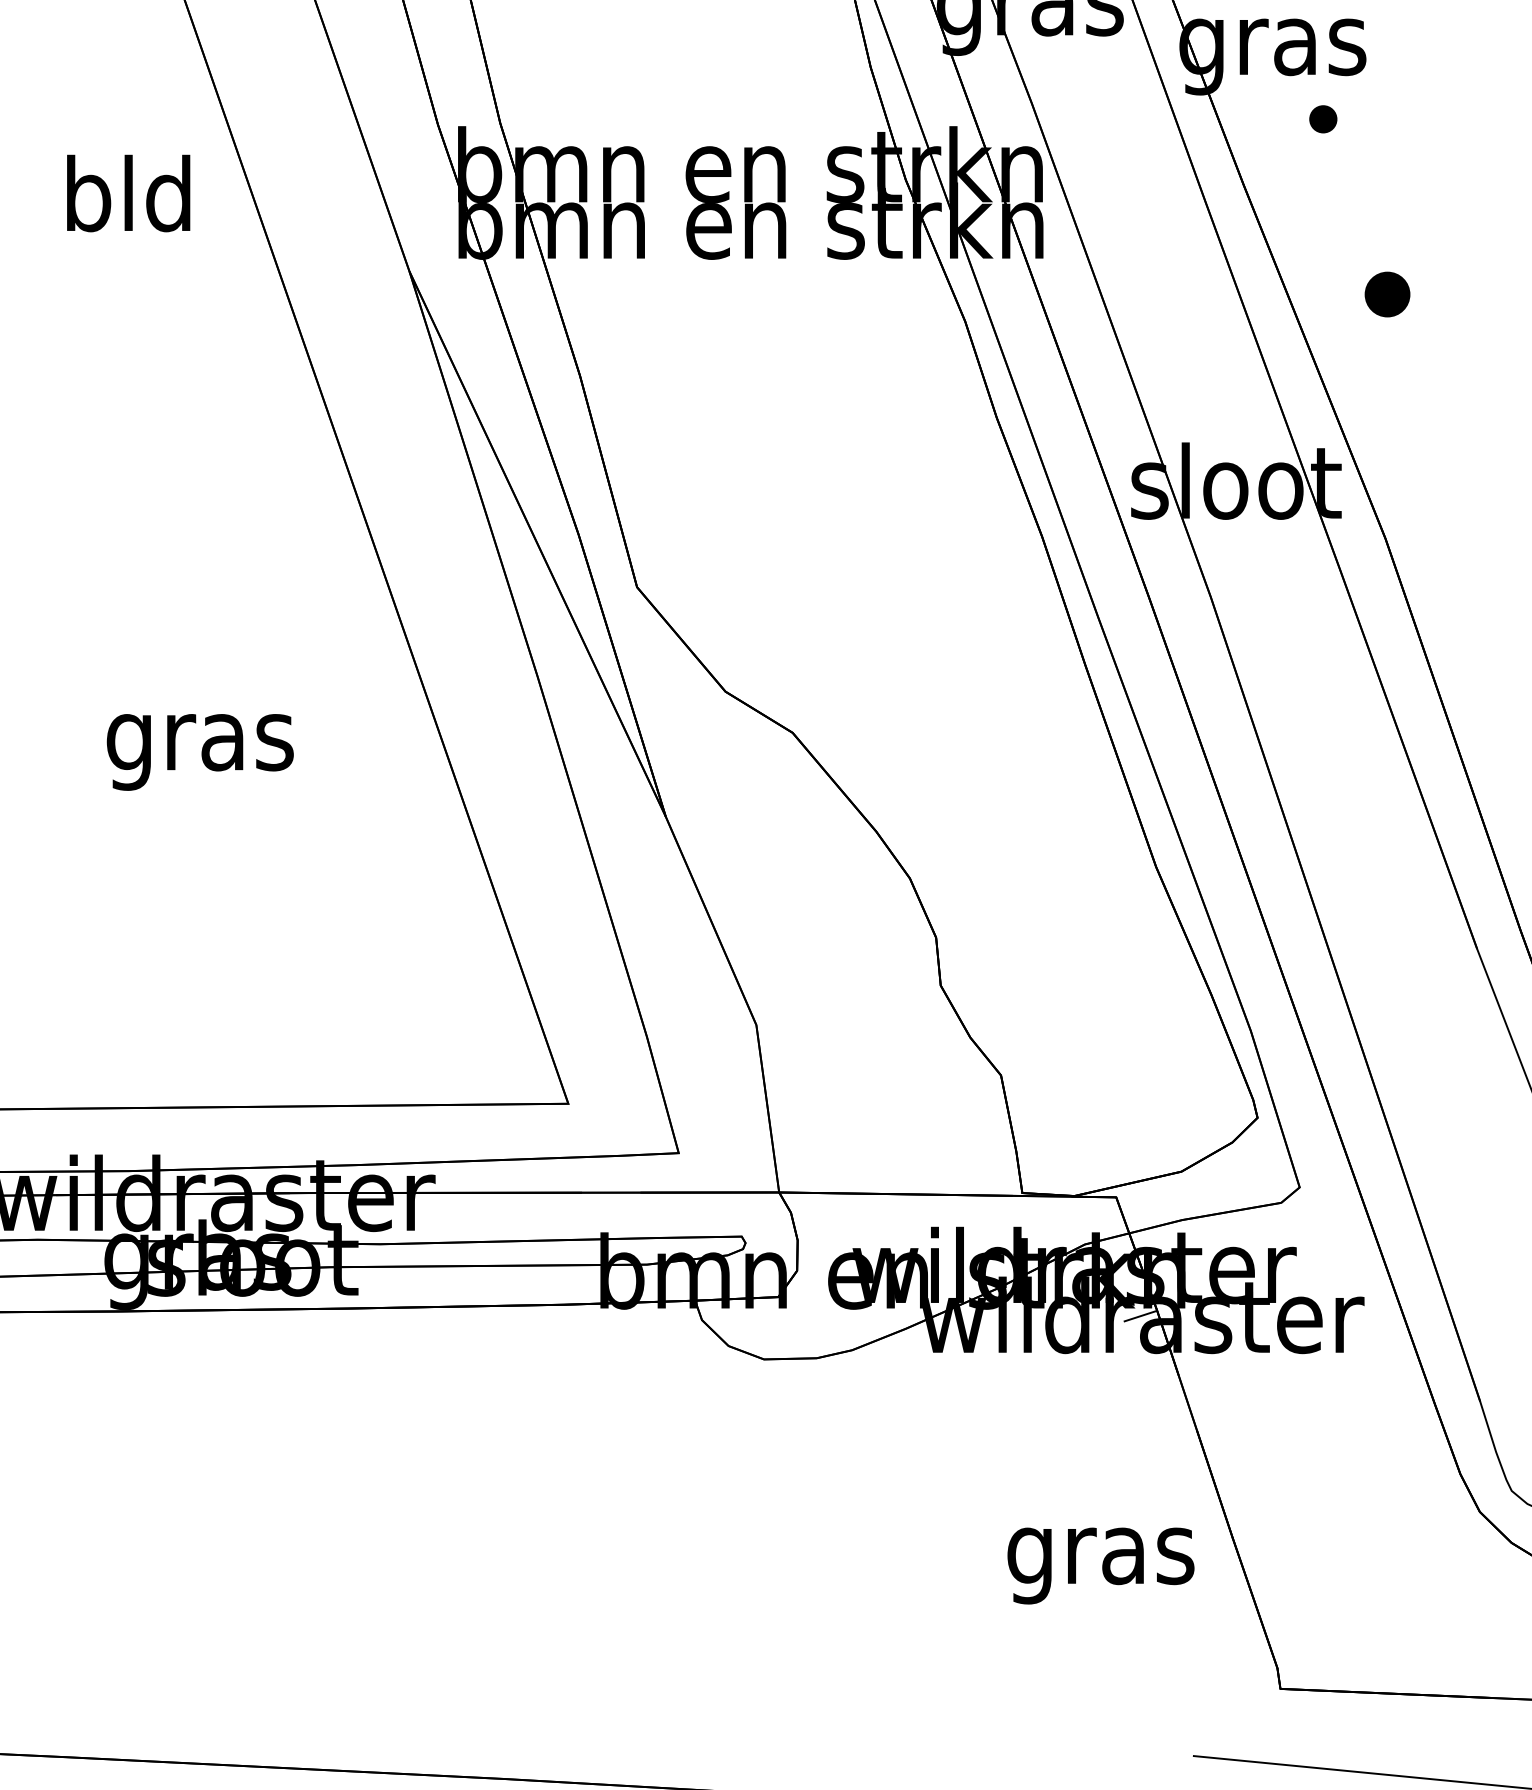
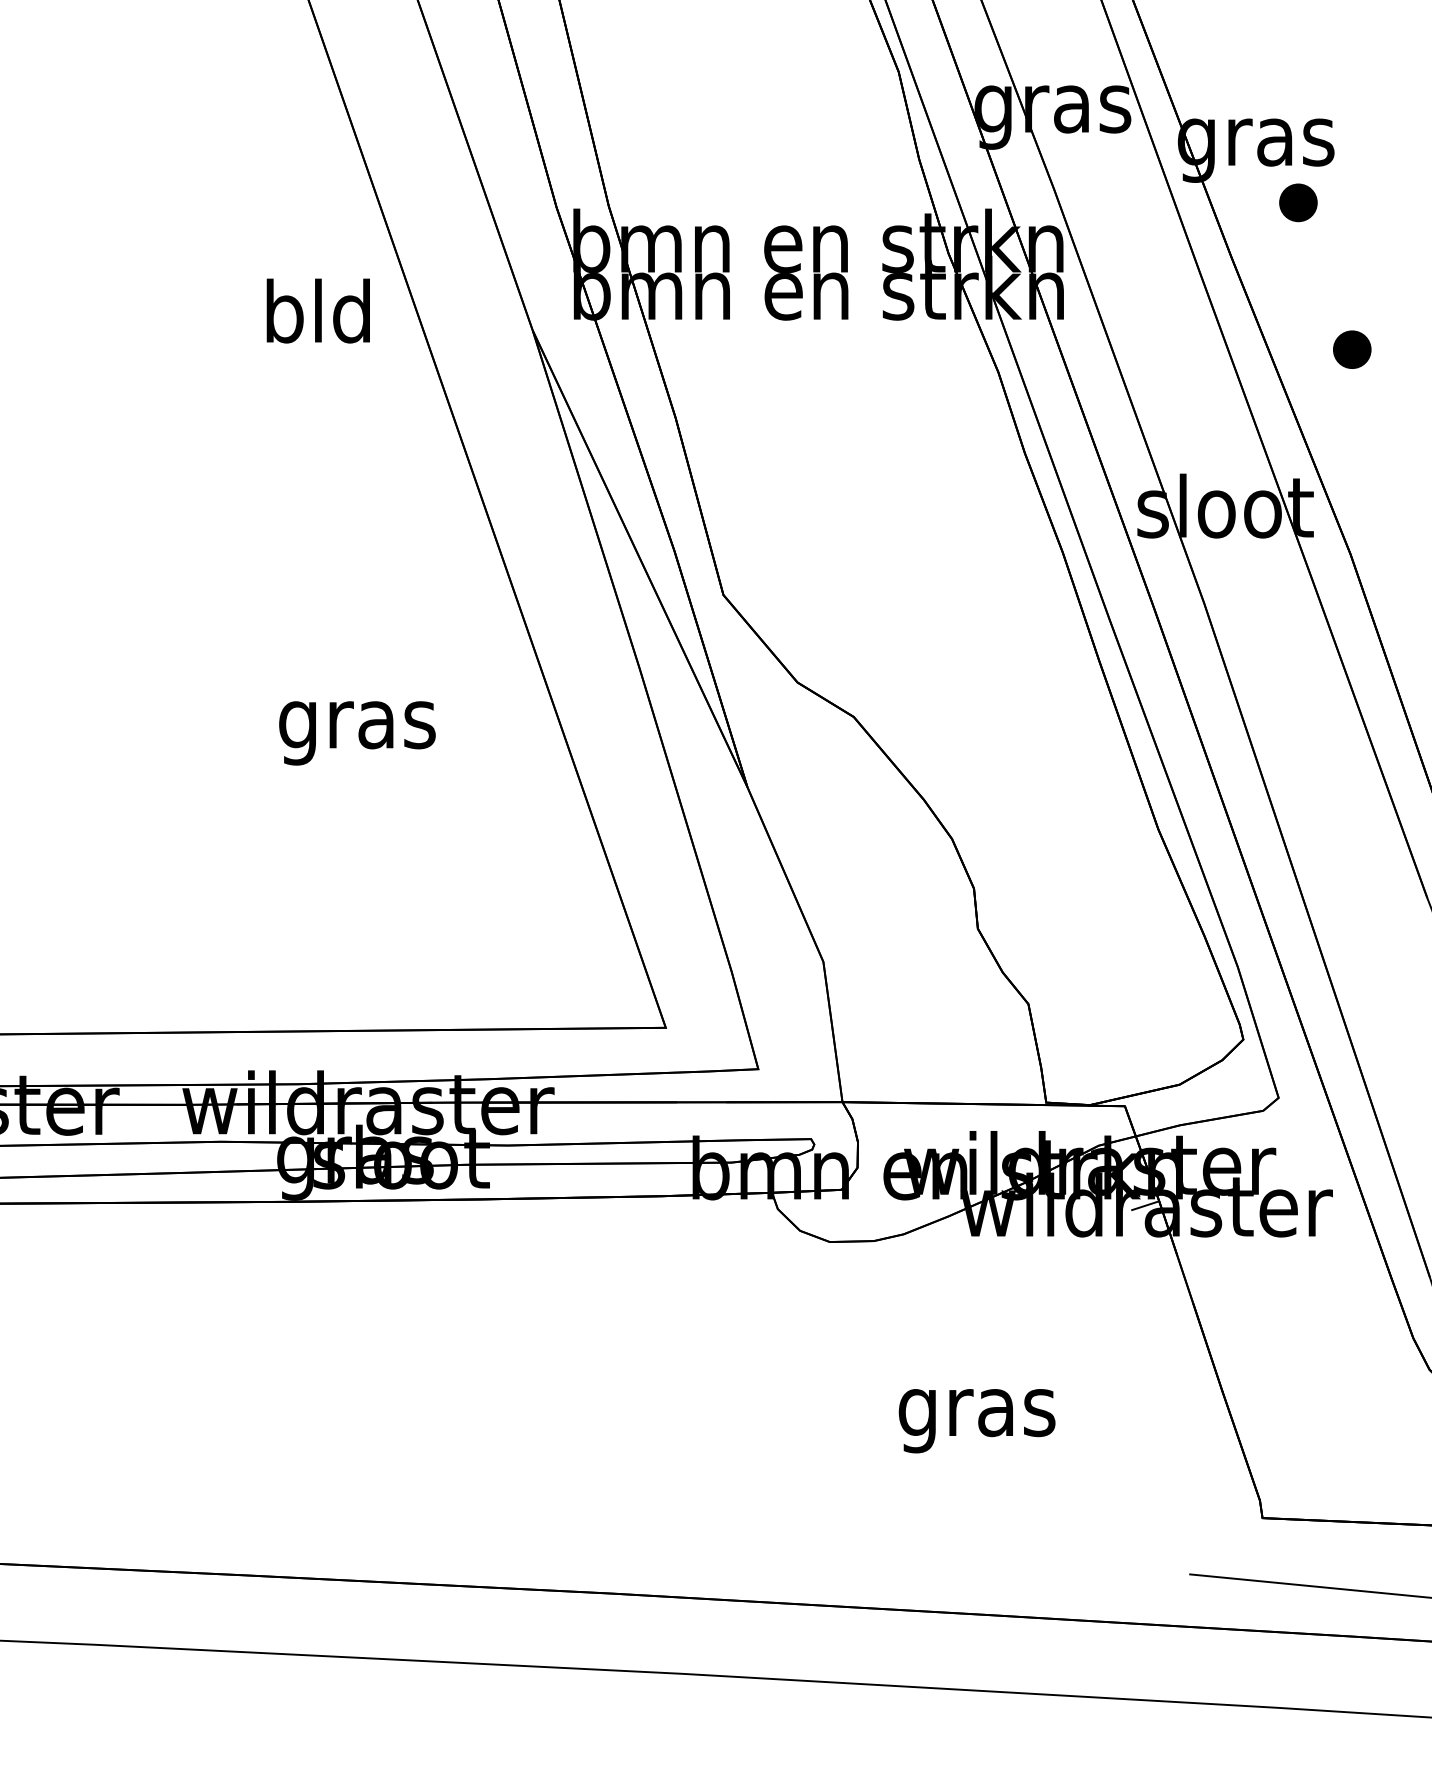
part: (1323, 118) -> (1298, 202), size x1.67
text: (127, 192) -> (317, 310), moved
text: (1100, 1566) -> (976, 1421), moved

